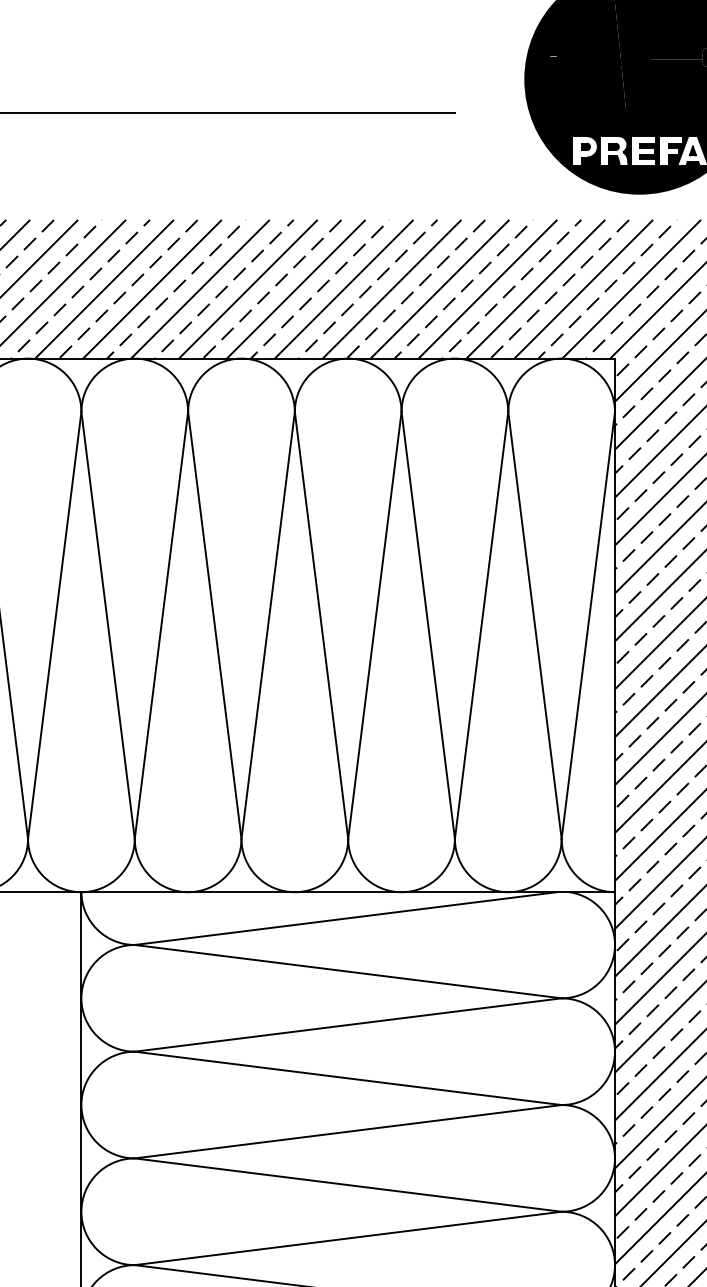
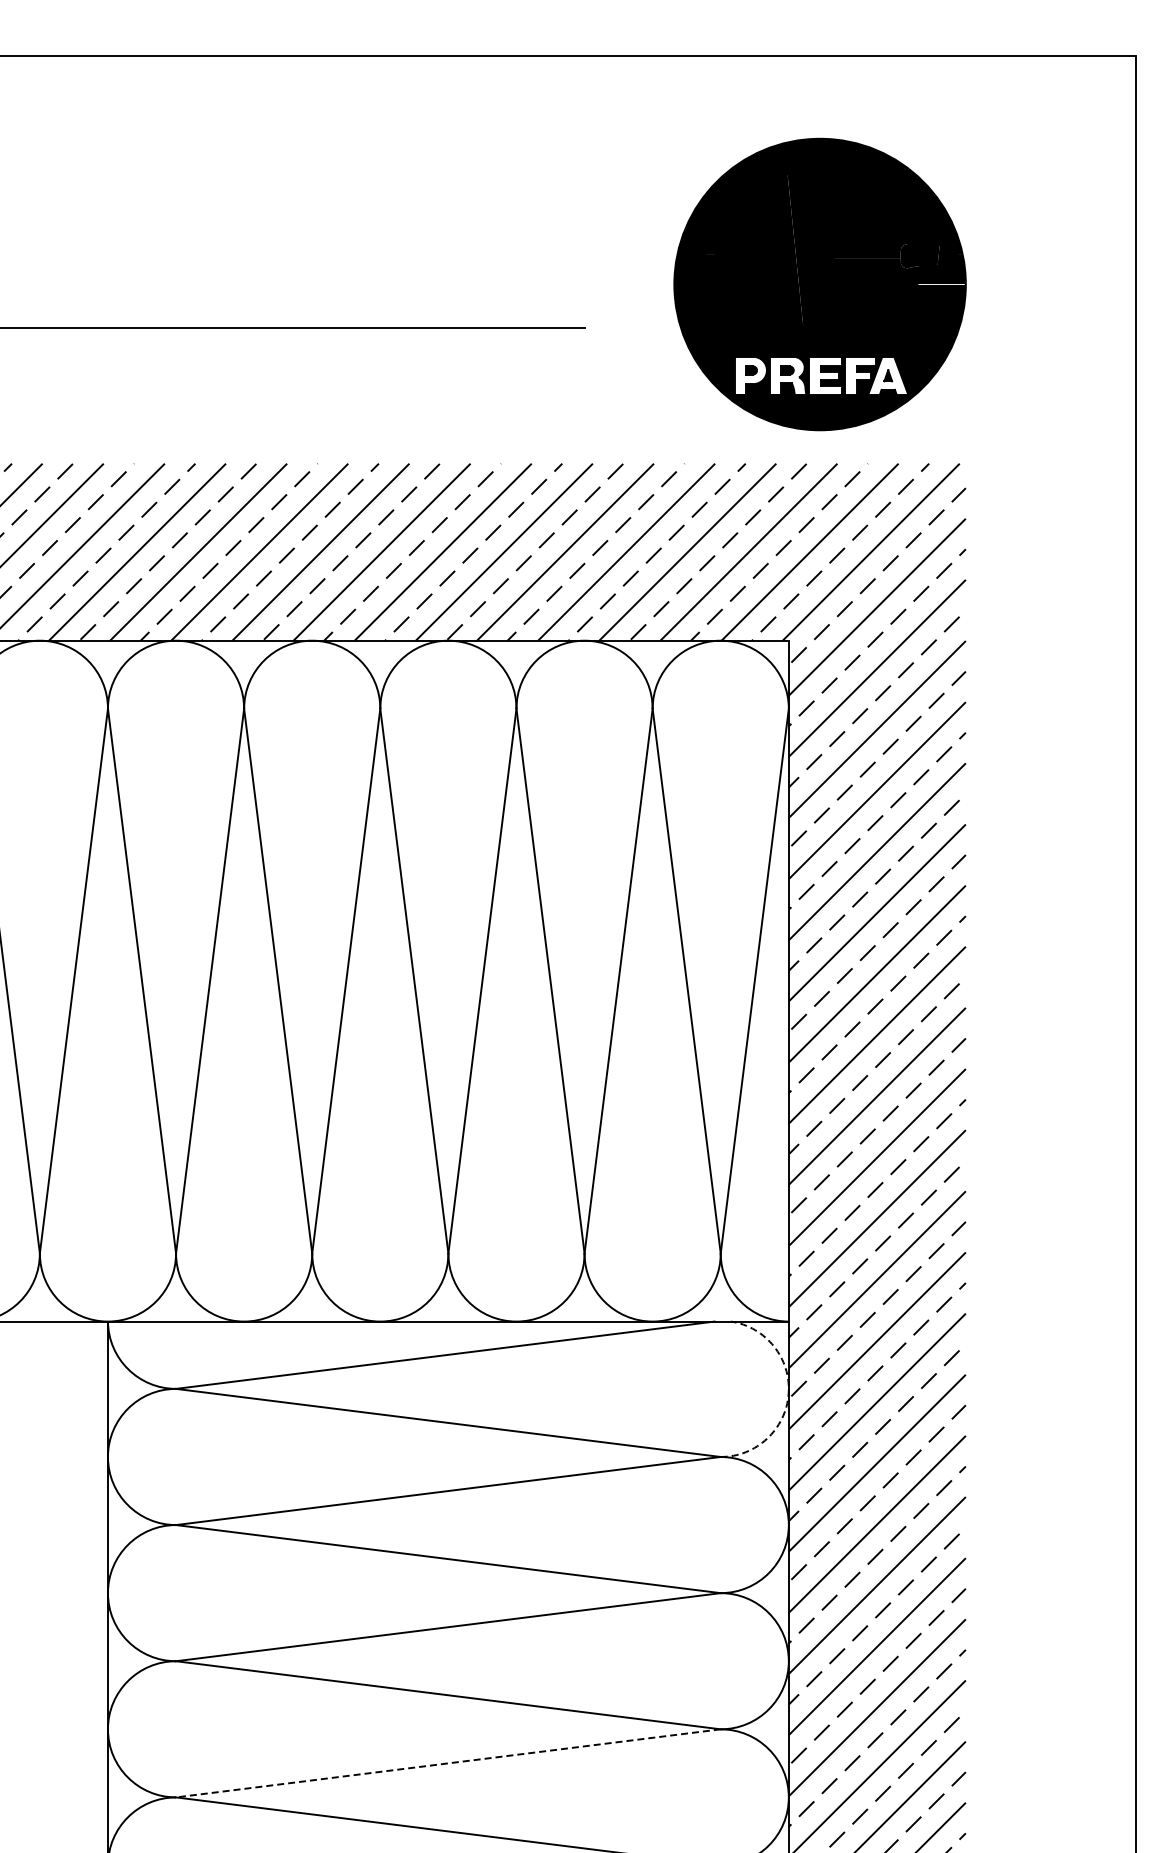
arc: (614, 949) -> (788, 1394), solid -> dashed
line: (347, 1238) -> (447, 1763), solid -> dashed

